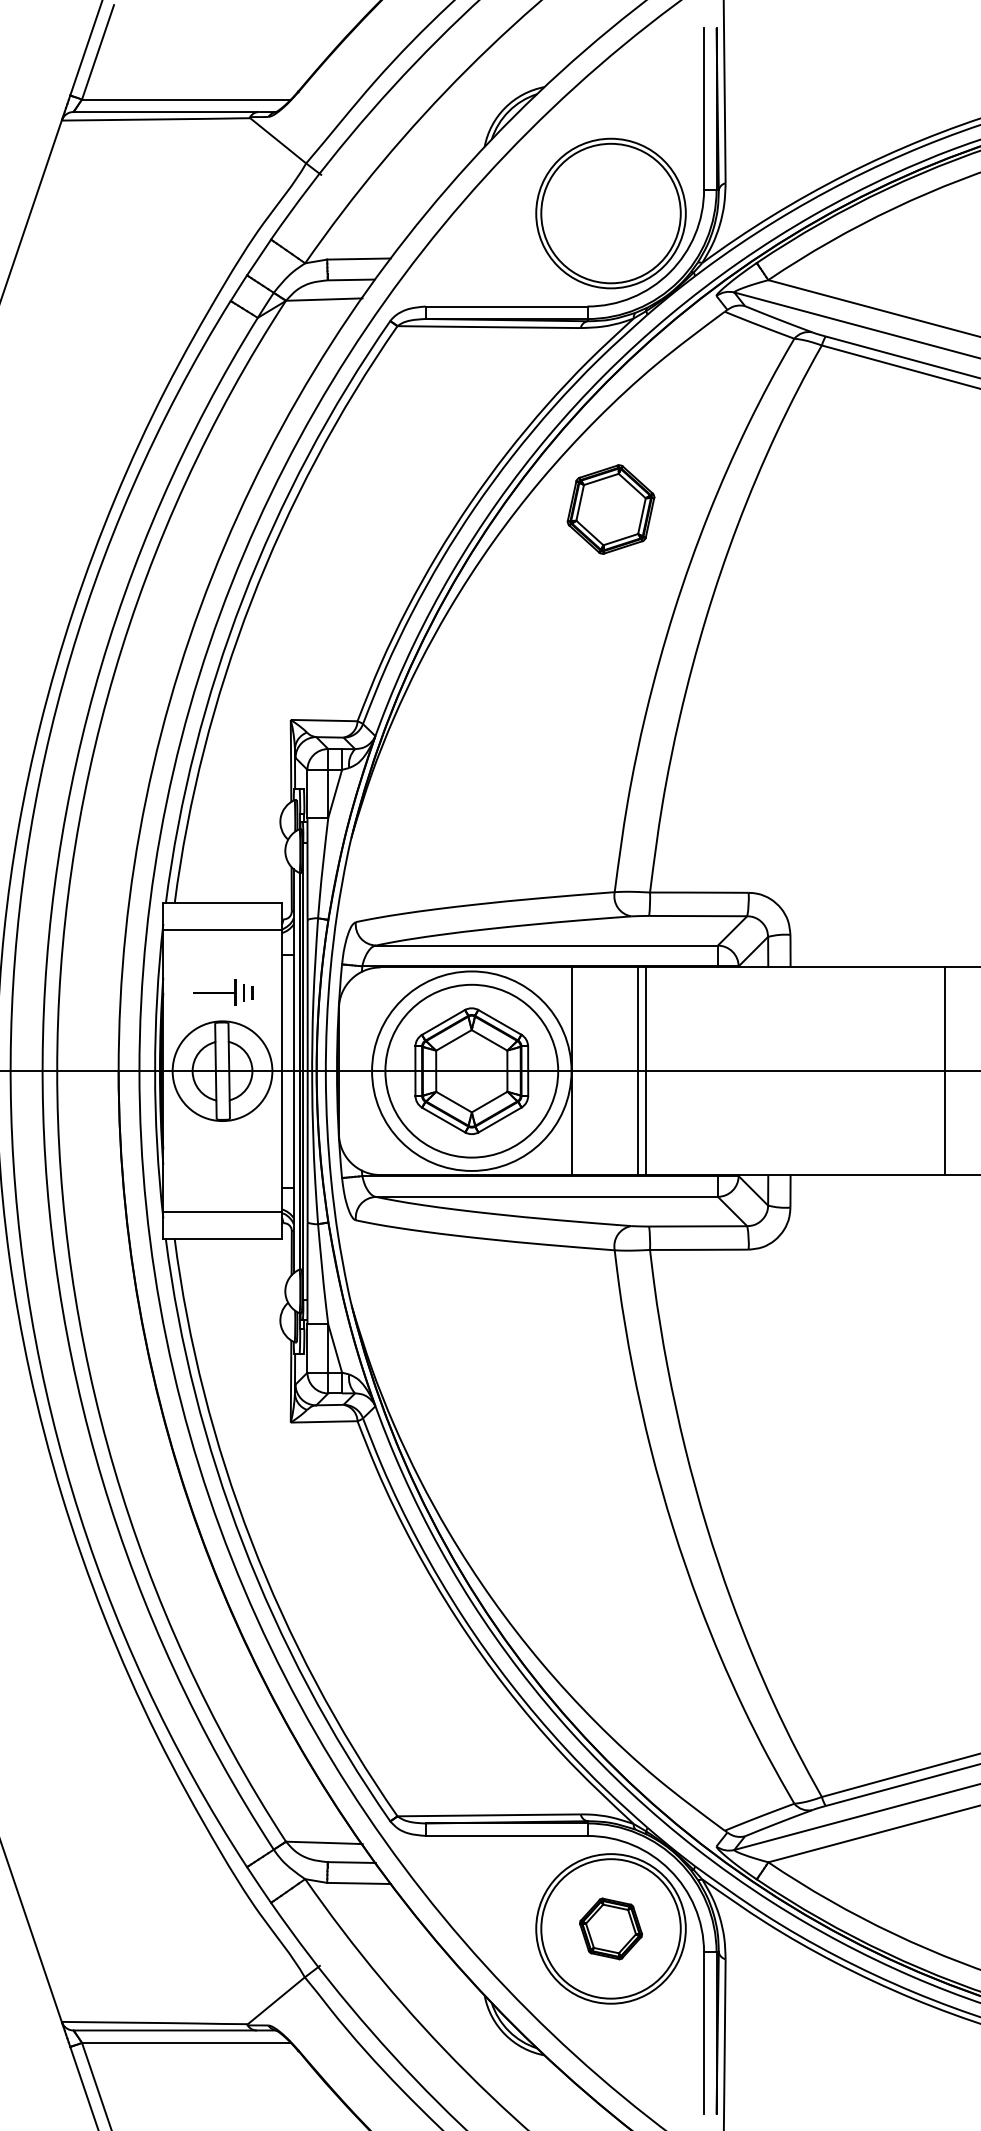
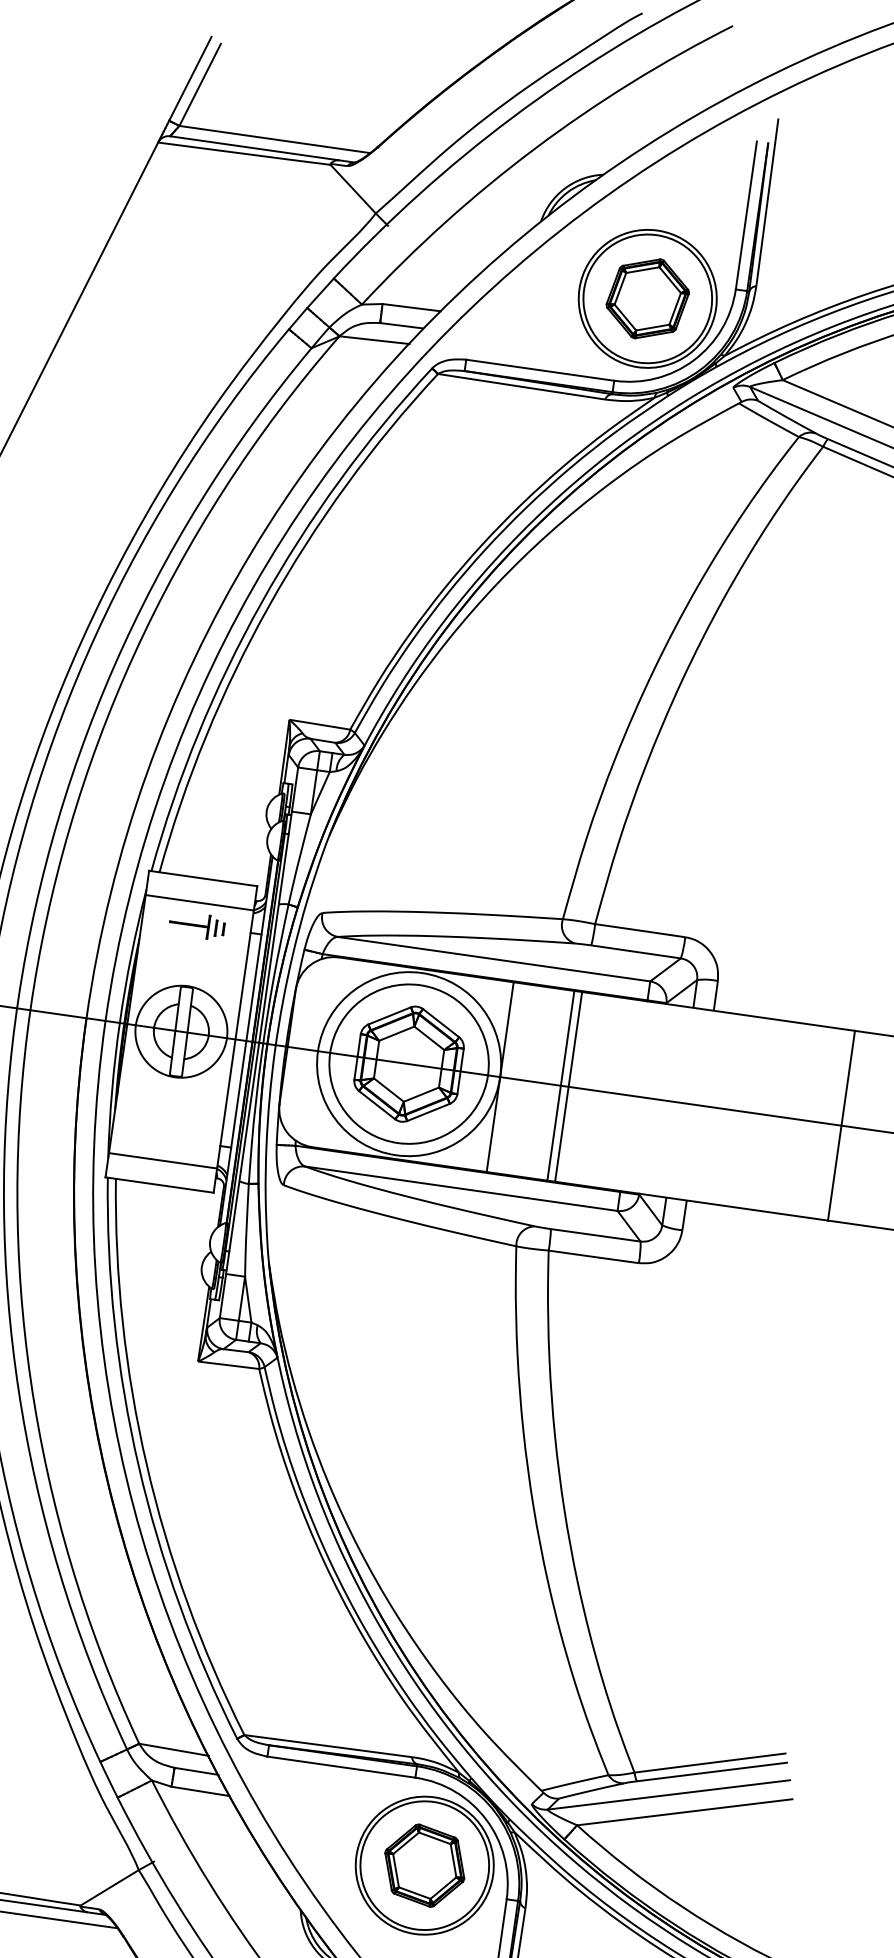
part: (610, 509) -> (647, 298), moved
part: (223, 992) -> (197, 925), moved
part: (610, 1928) -> (424, 1865), size x1.43

